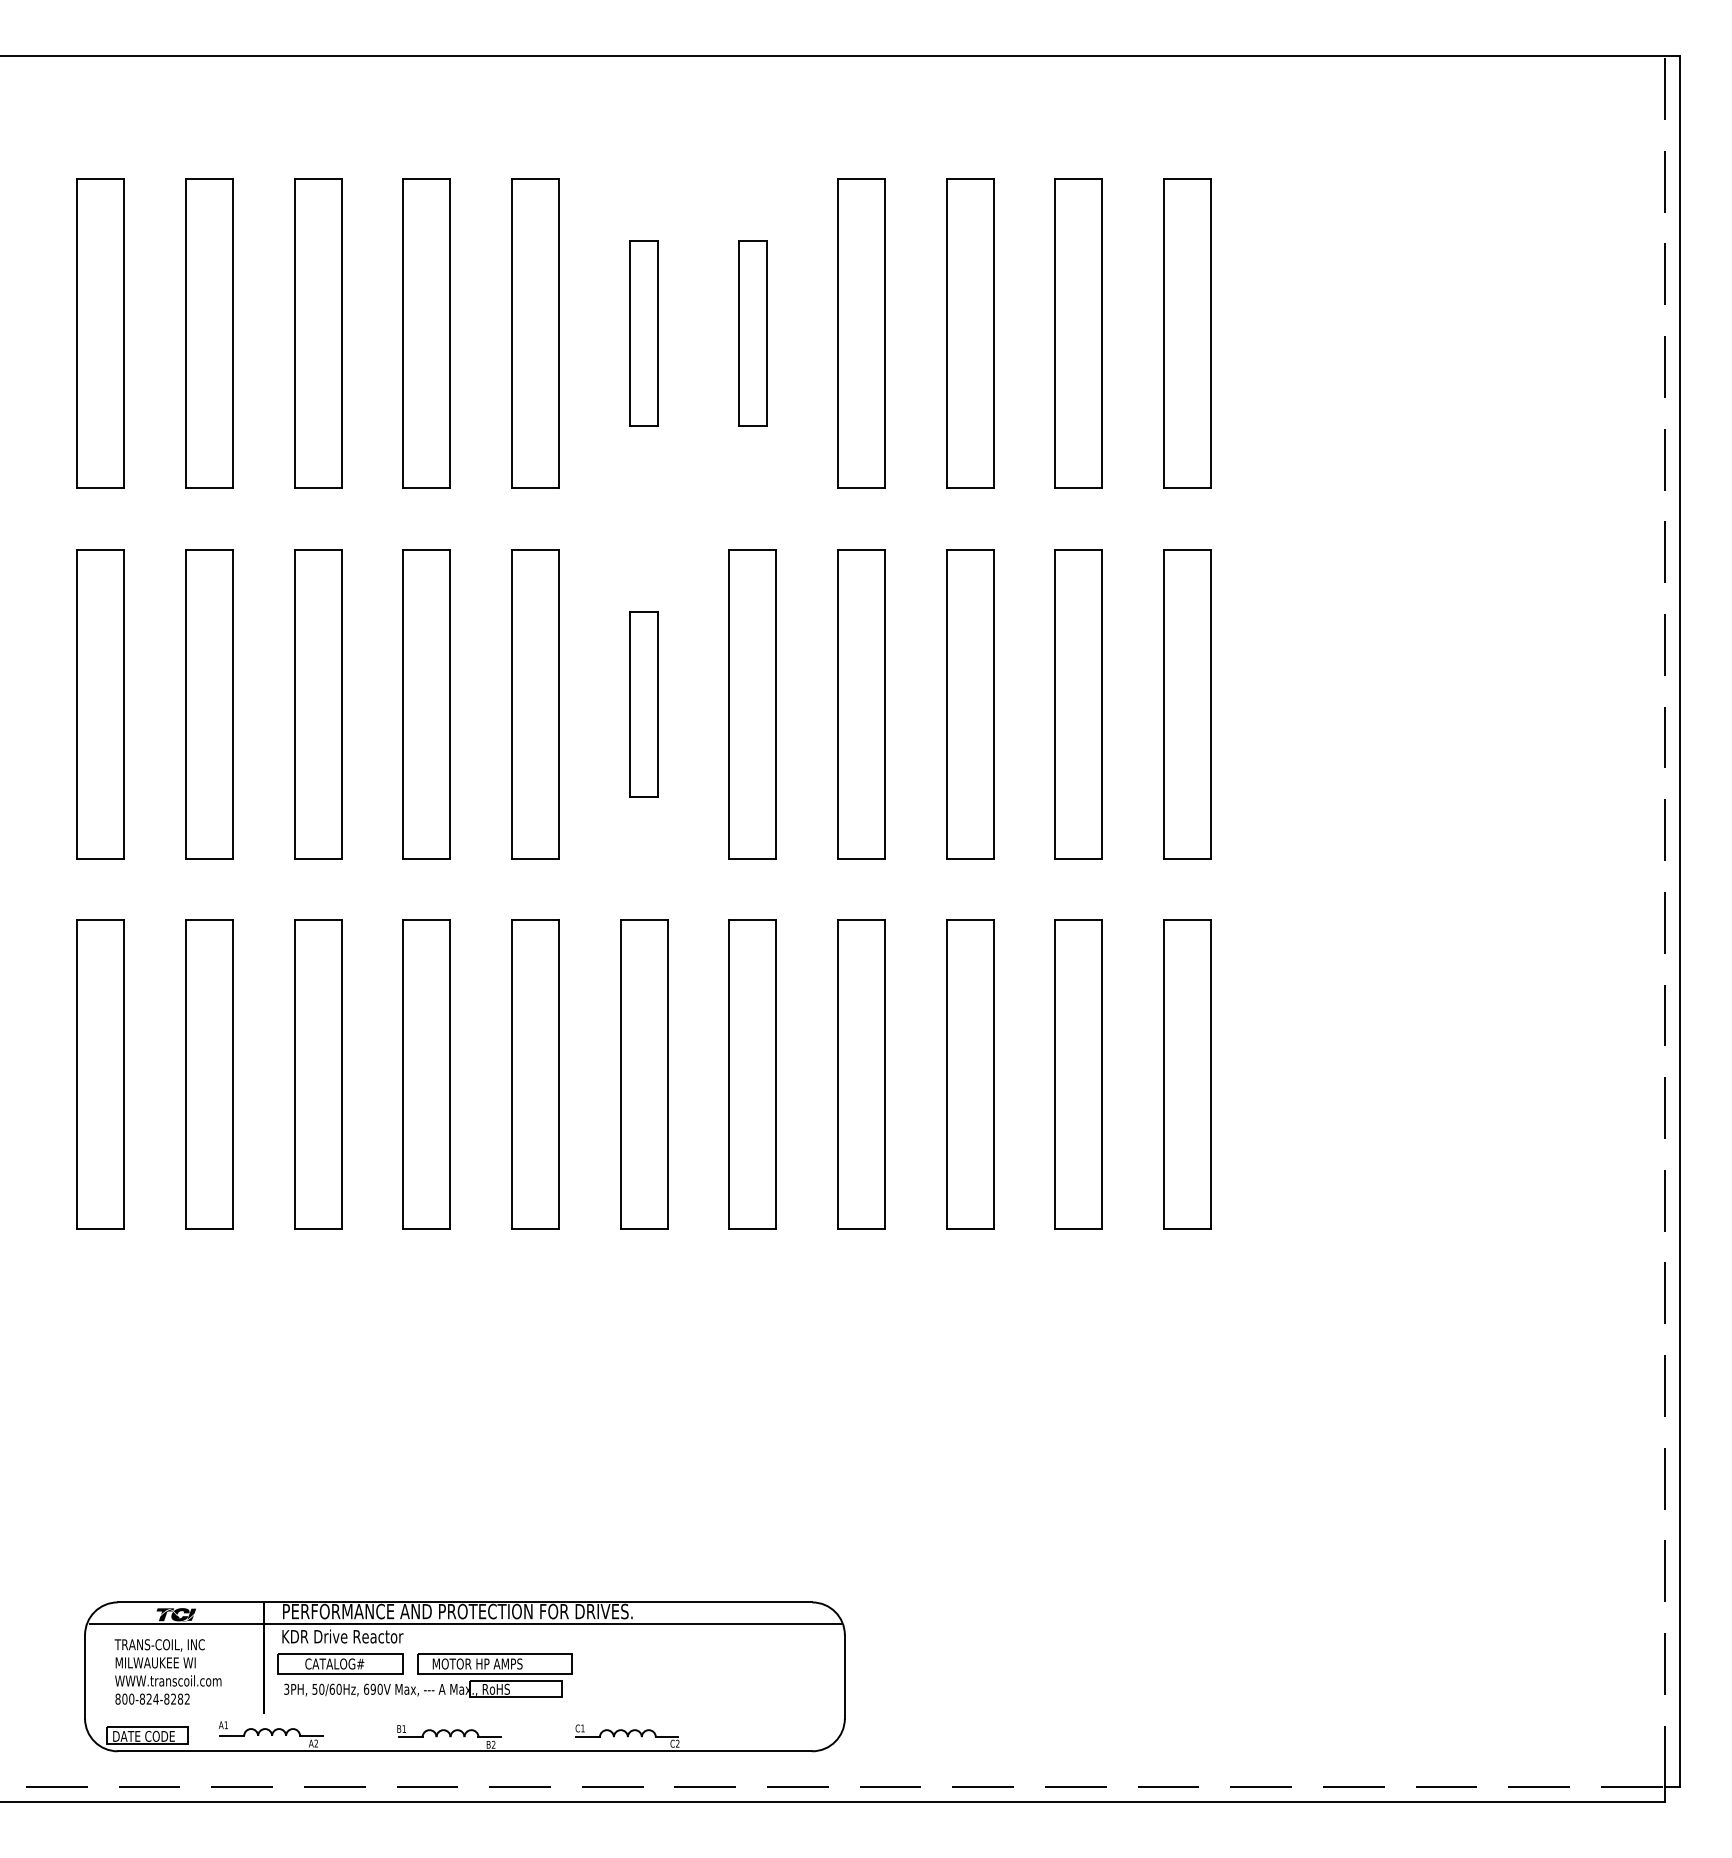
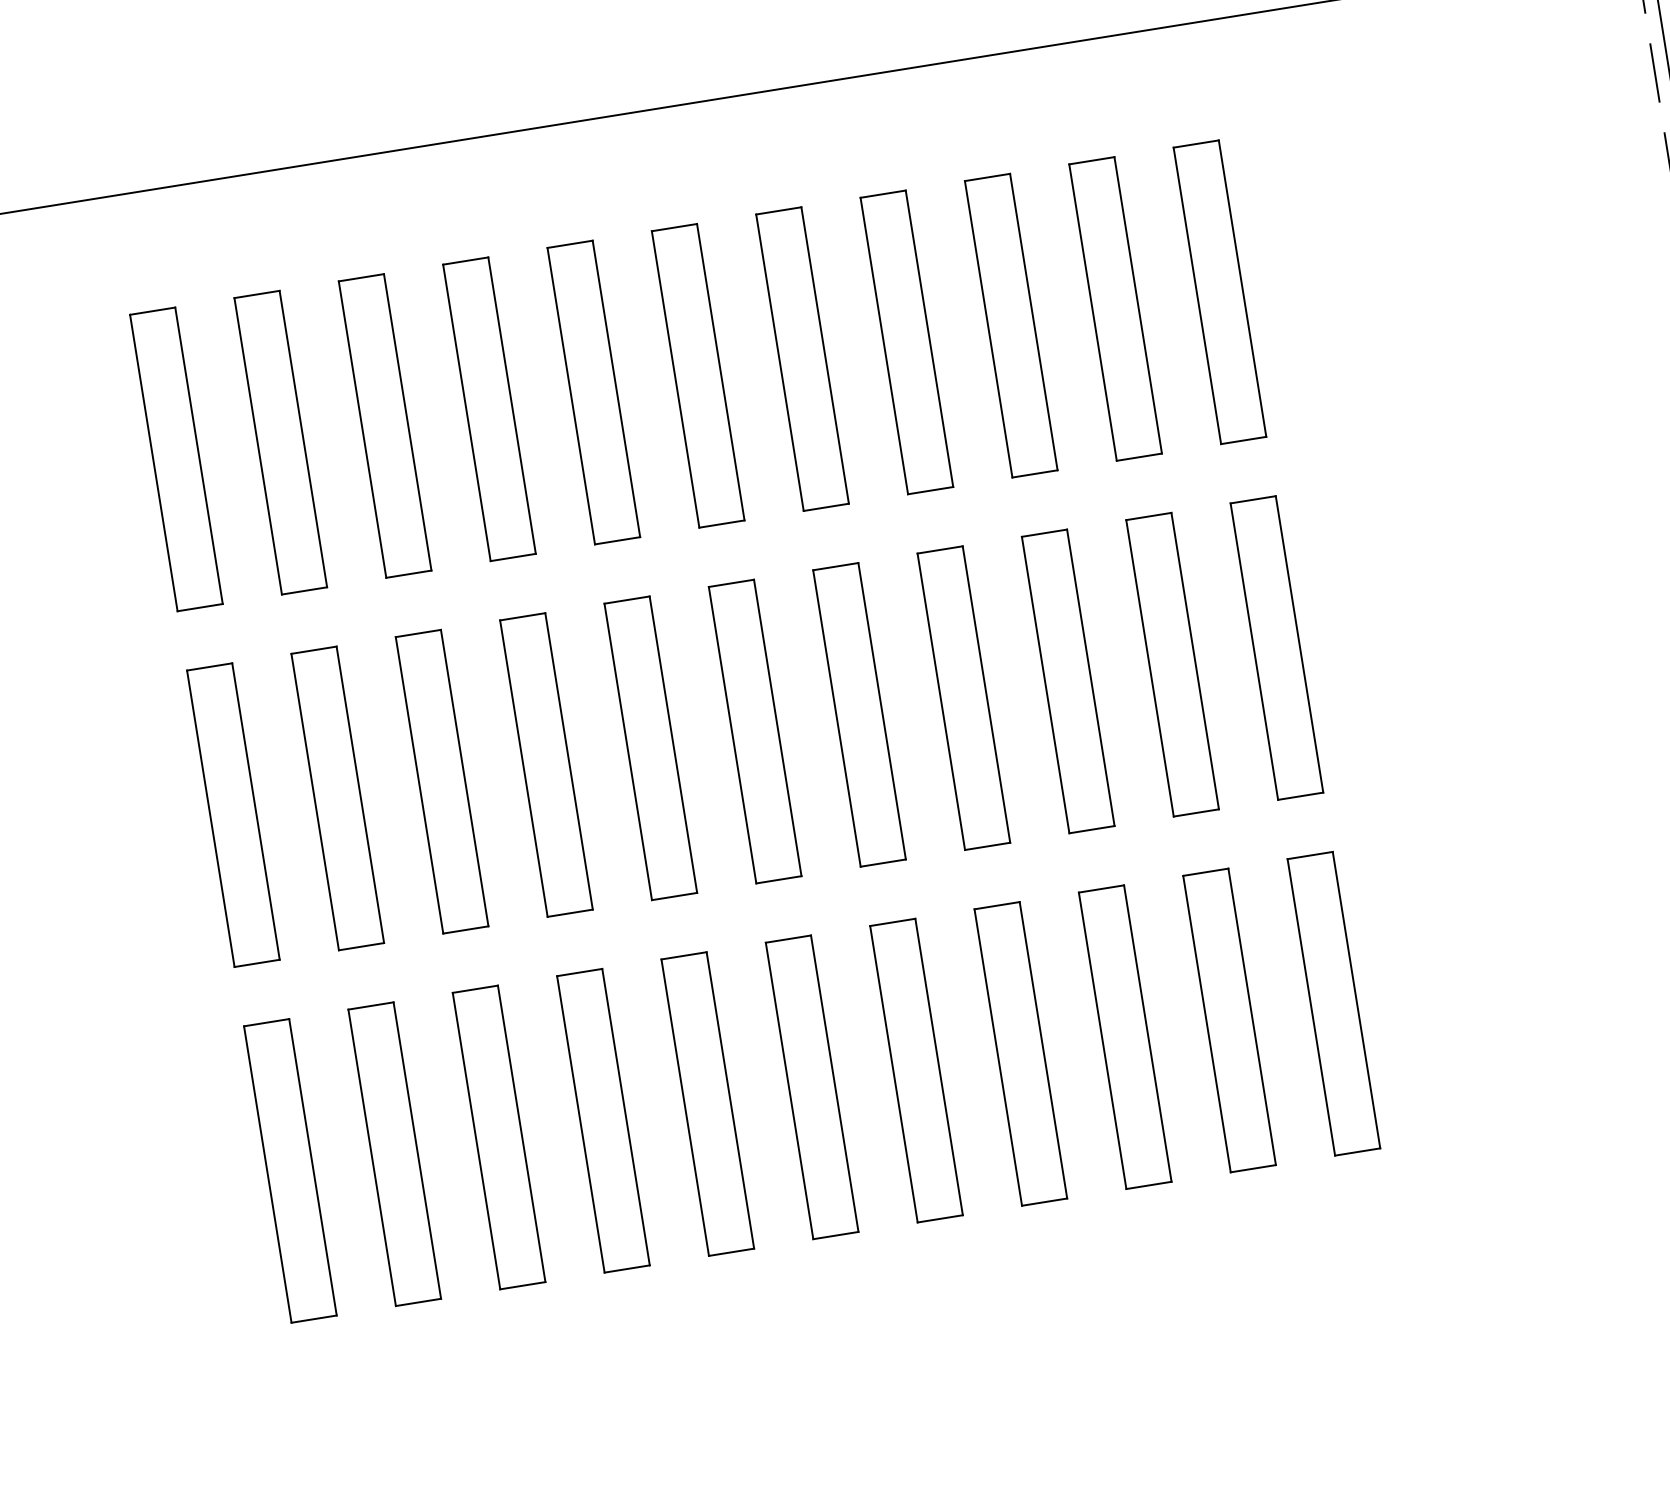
part: (644, 333) -> (698, 375), size x1.67
part: (752, 333) -> (802, 359), size x1.67
part: (644, 704) -> (755, 731), size x1.67

